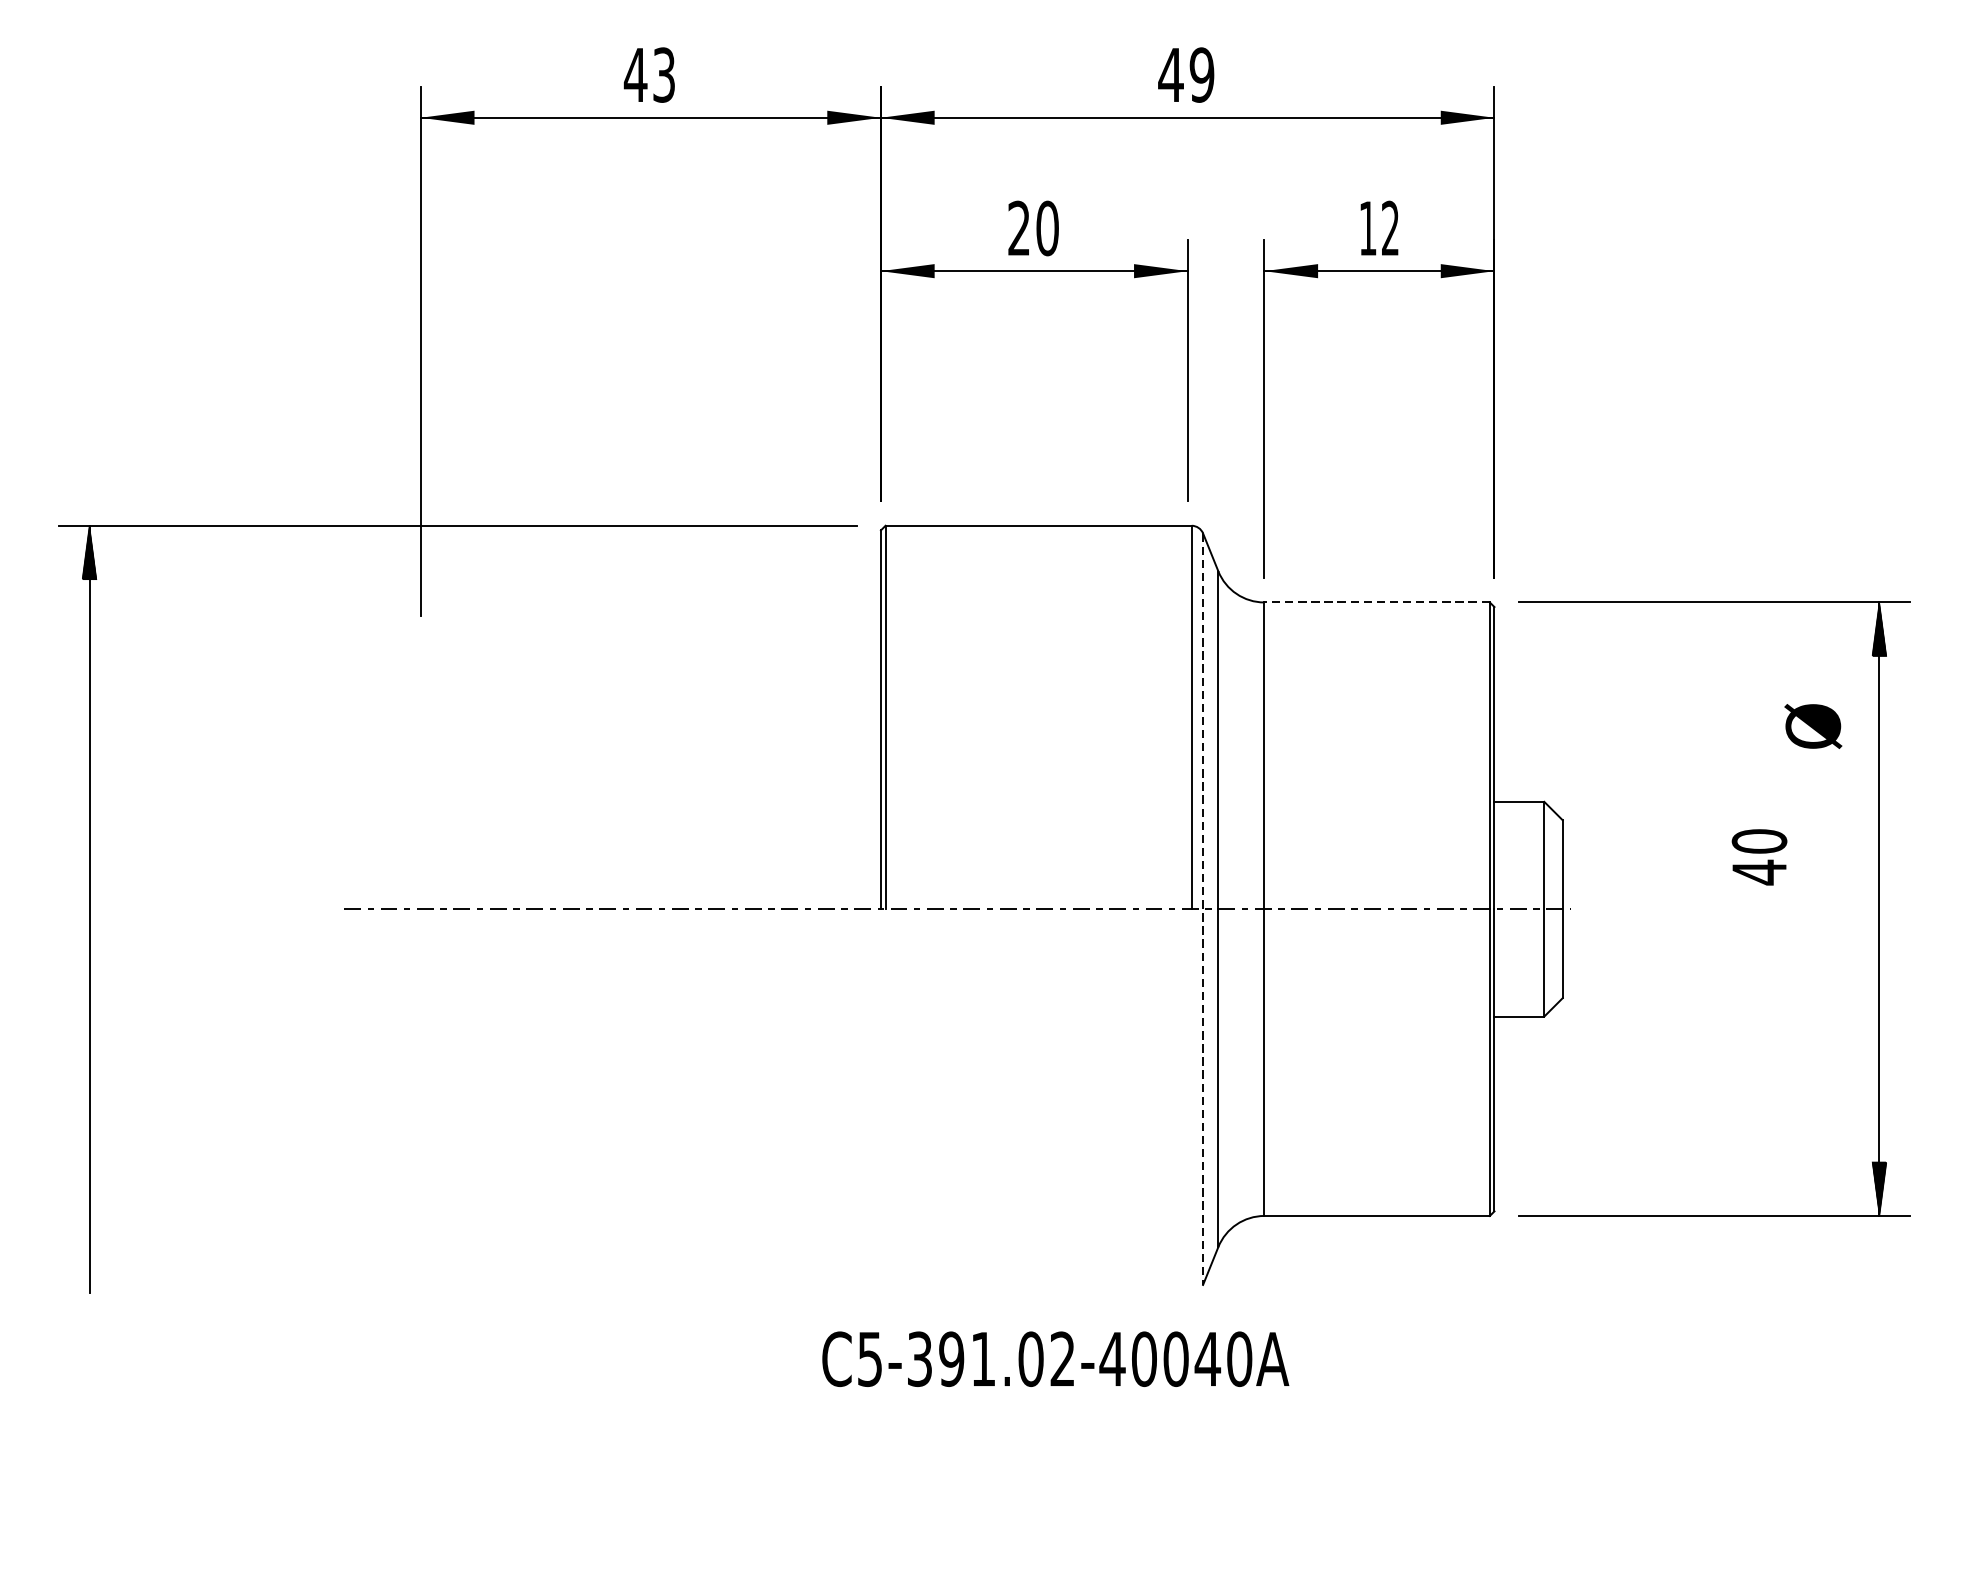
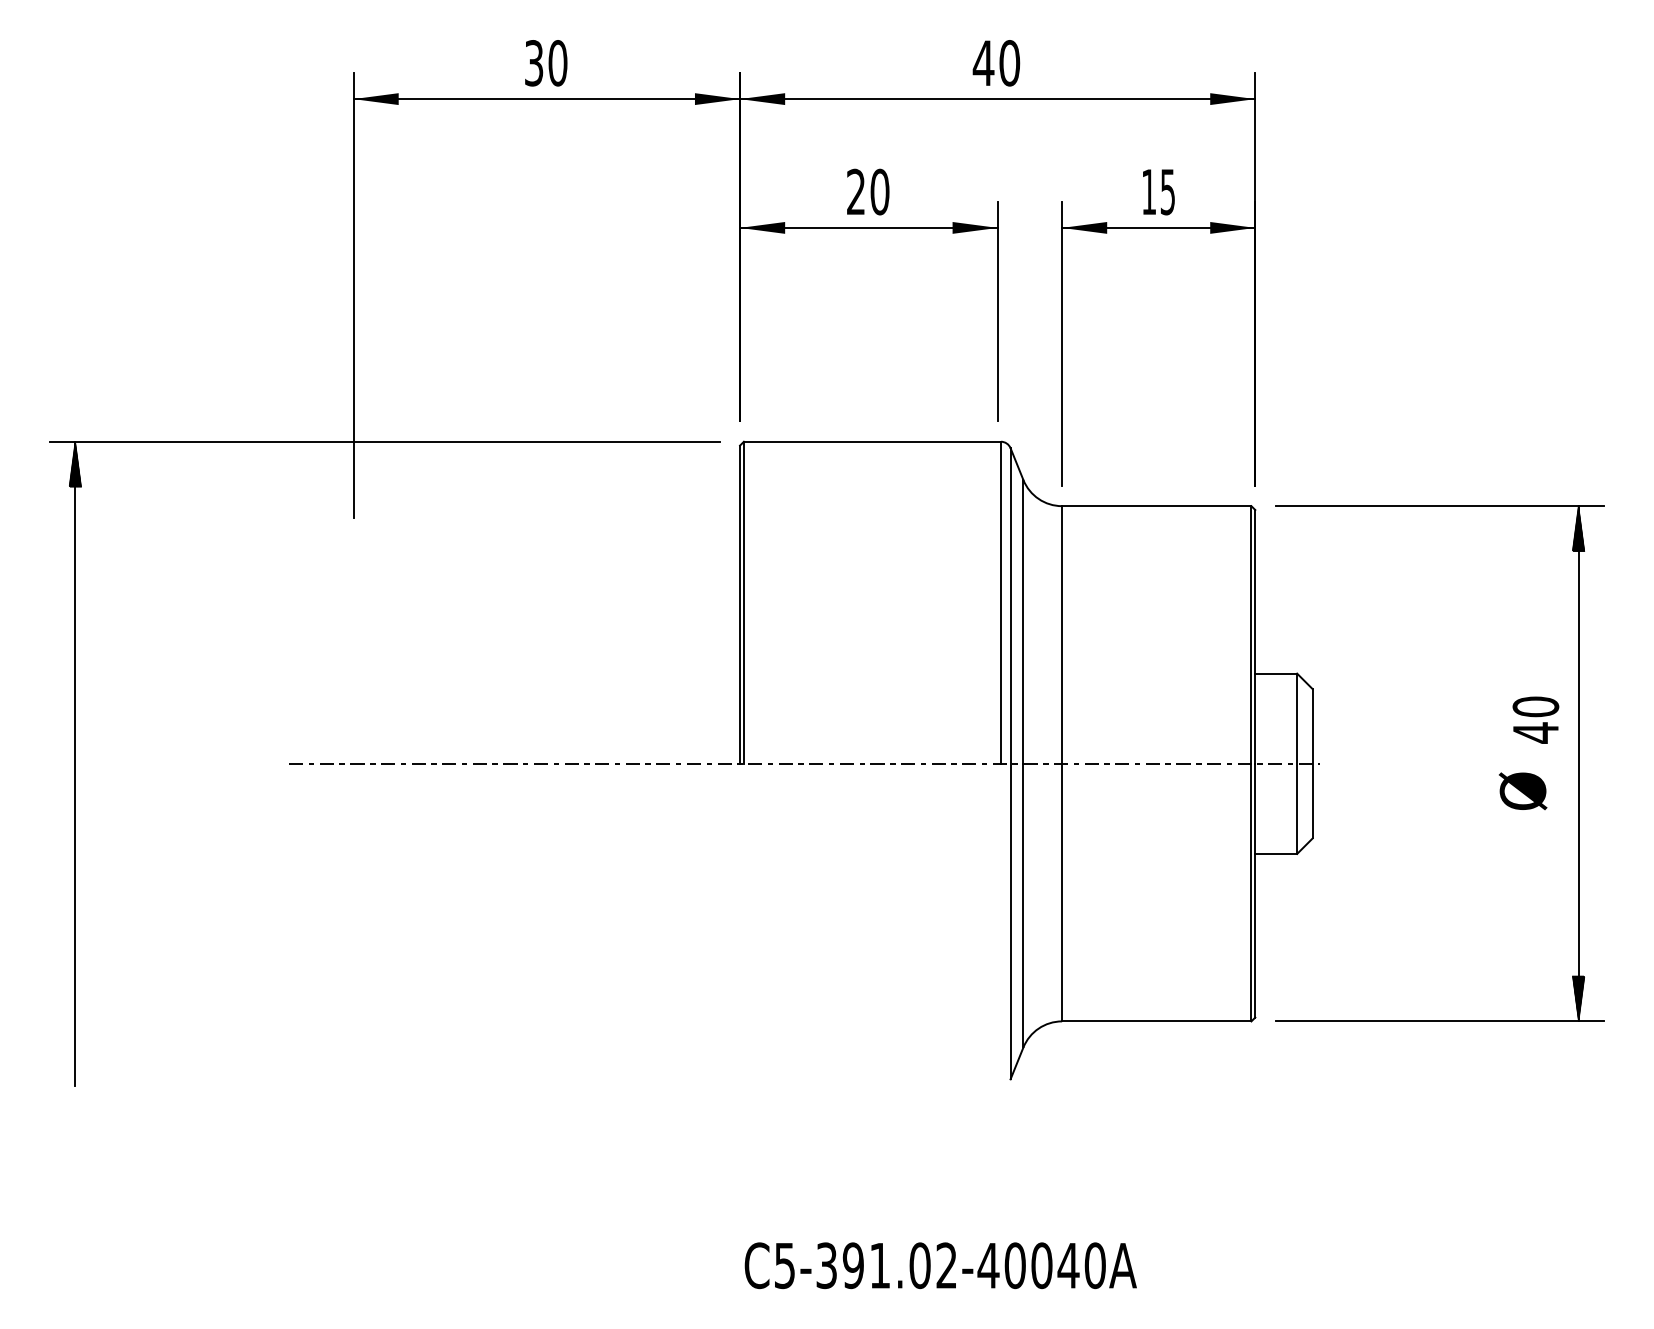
text: (649, 75) -> (545, 63), 43 -> 30
text: (1201, 75) -> (1009, 63), 49 -> 40
text: (1389, 227) -> (1167, 191), 12 -> 15
line: (1376, 602) -> (1156, 506), dashed -> solid
text: (1813, 726) -> (1523, 791), moved
text: (1759, 856) -> (1535, 719), moved
line: (1202, 908) -> (1010, 763), dashed -> solid
text: (1055, 1358) -> (940, 1265), moved

